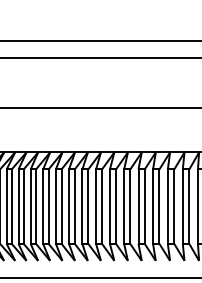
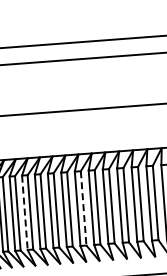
line: (43, 207) -> (25, 213), solid -> dashed
line: (102, 207) -> (84, 209), solid -> dashed

